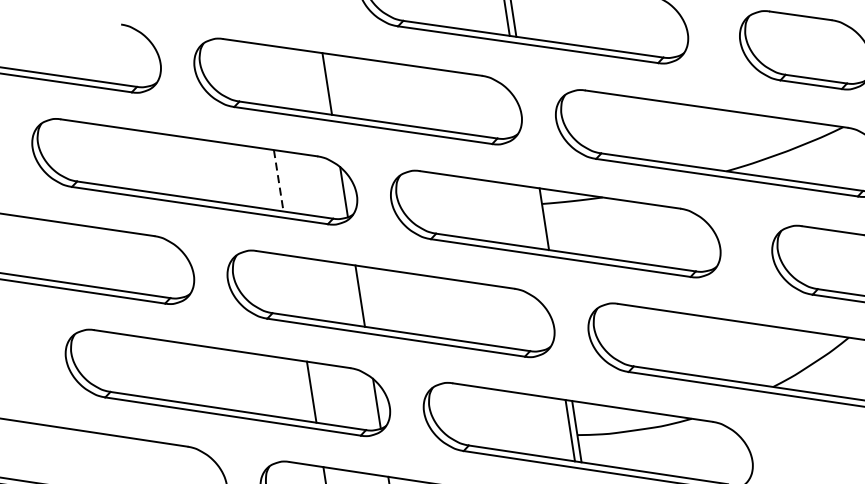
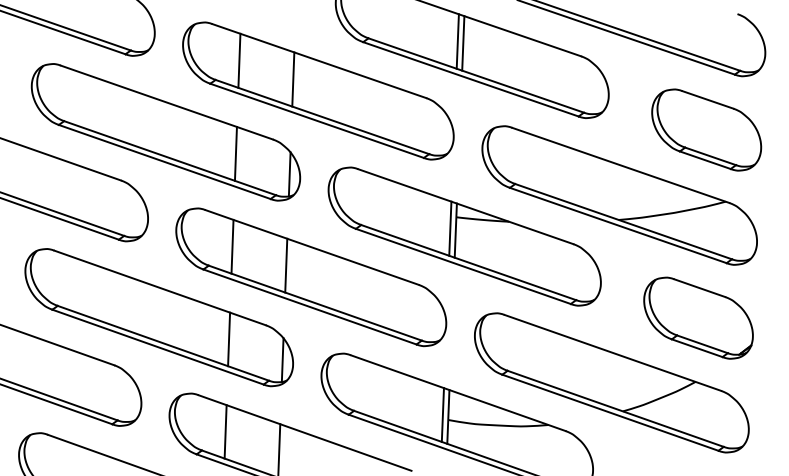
line: (262, 74) -> (239, 60), added
line: (278, 180) -> (235, 153), dashed -> solid
line: (537, 217) -> (450, 228), added
line: (295, 286) -> (232, 246), added

